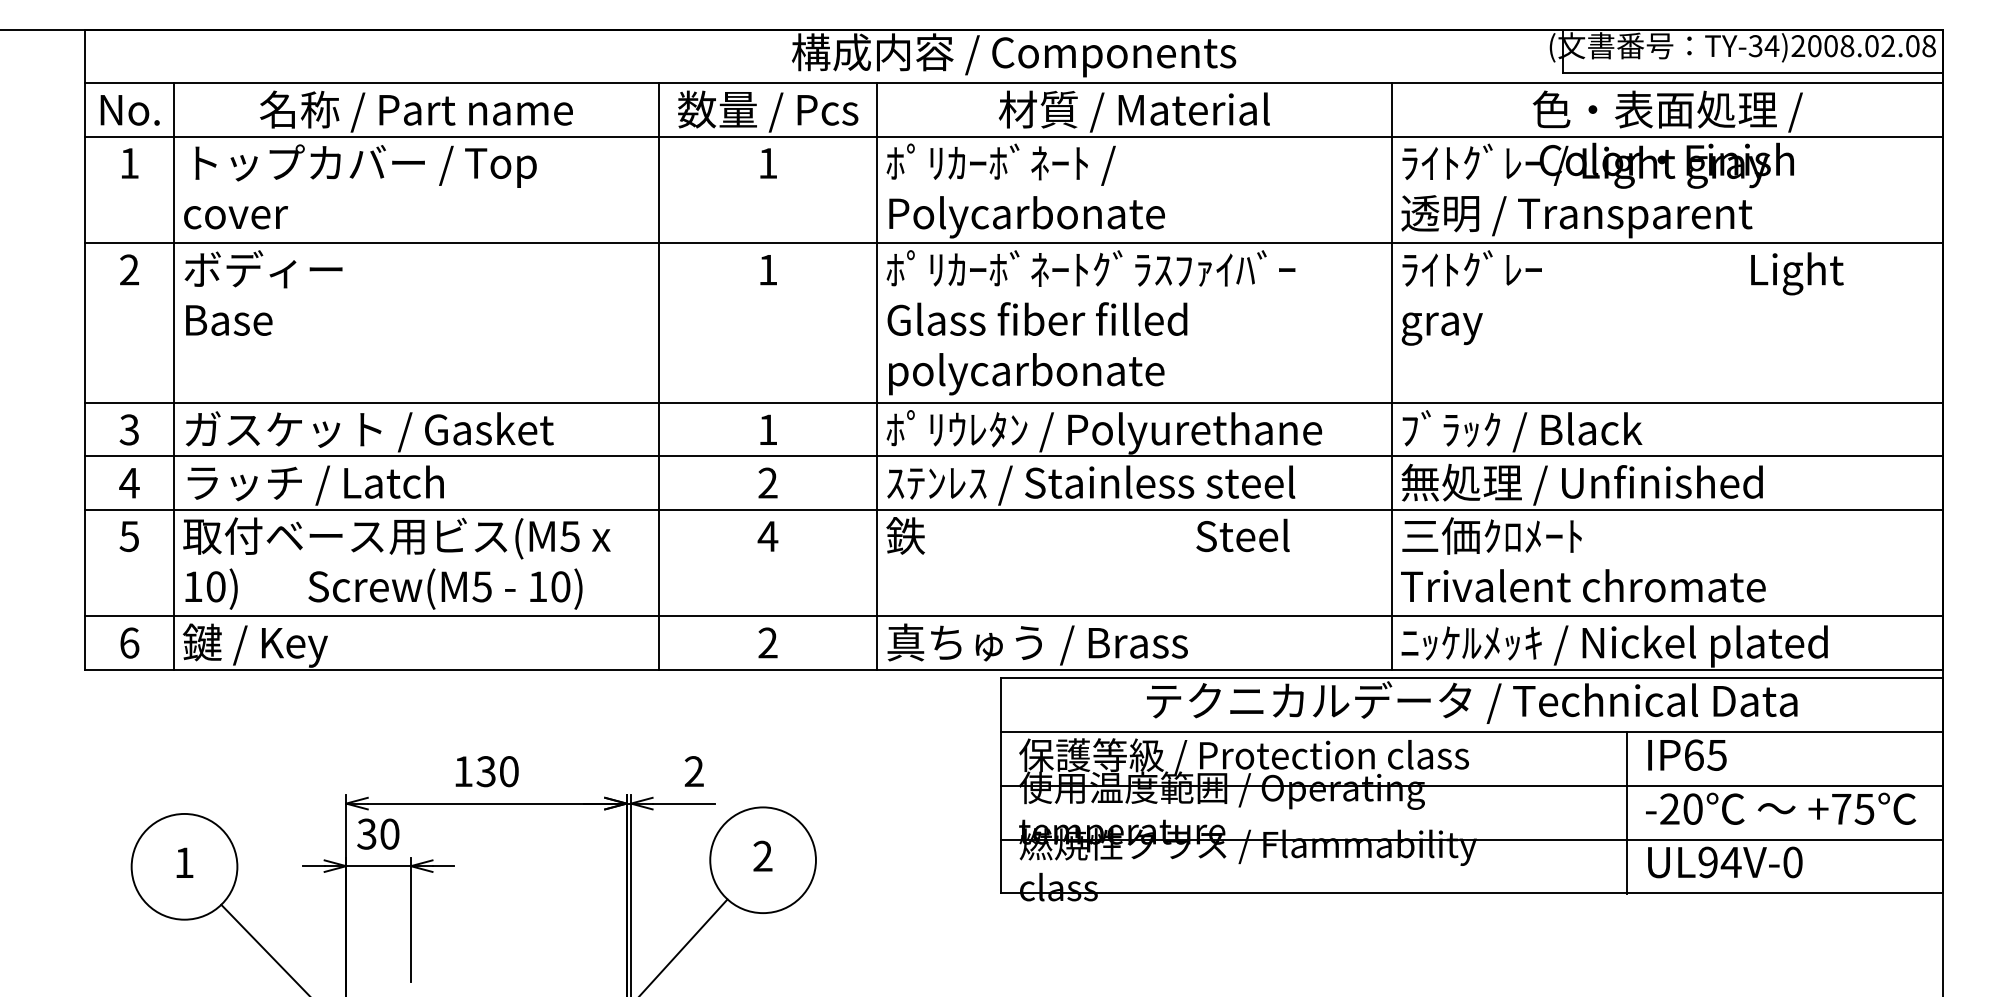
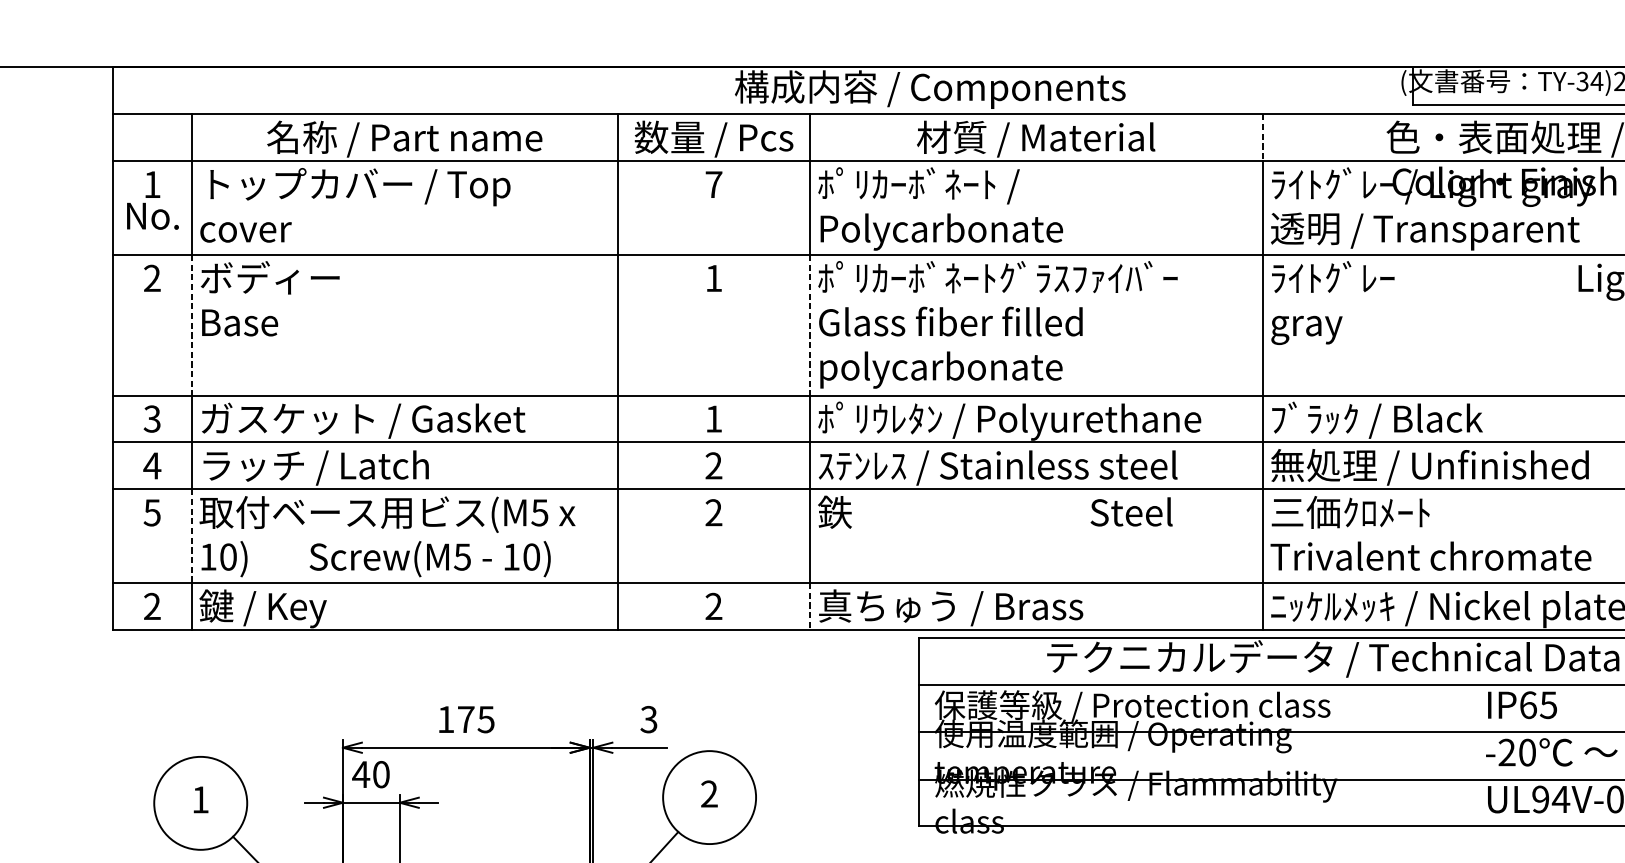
text: (129, 110) -> (152, 216), moved
line: (1391, 110) -> (1262, 138), solid -> dashed
text: (767, 163) -> (713, 184), 1 -> 7
line: (174, 323) -> (191, 325), solid -> dashed
line: (877, 323) -> (810, 325), solid -> dashed
text: (767, 535) -> (713, 511), 4 -> 2
line: (174, 563) -> (191, 536), solid -> dashed
text: (129, 642) -> (152, 606), 6 -> 2
line: (877, 643) -> (810, 606), solid -> dashed
text: (497, 771) -> (475, 719), 130 -> 175
text: (693, 771) -> (648, 719), 2 -> 3
line: (1626, 813) -> (1468, 756), removed
text: (366, 833) -> (360, 774), 30 -> 40

